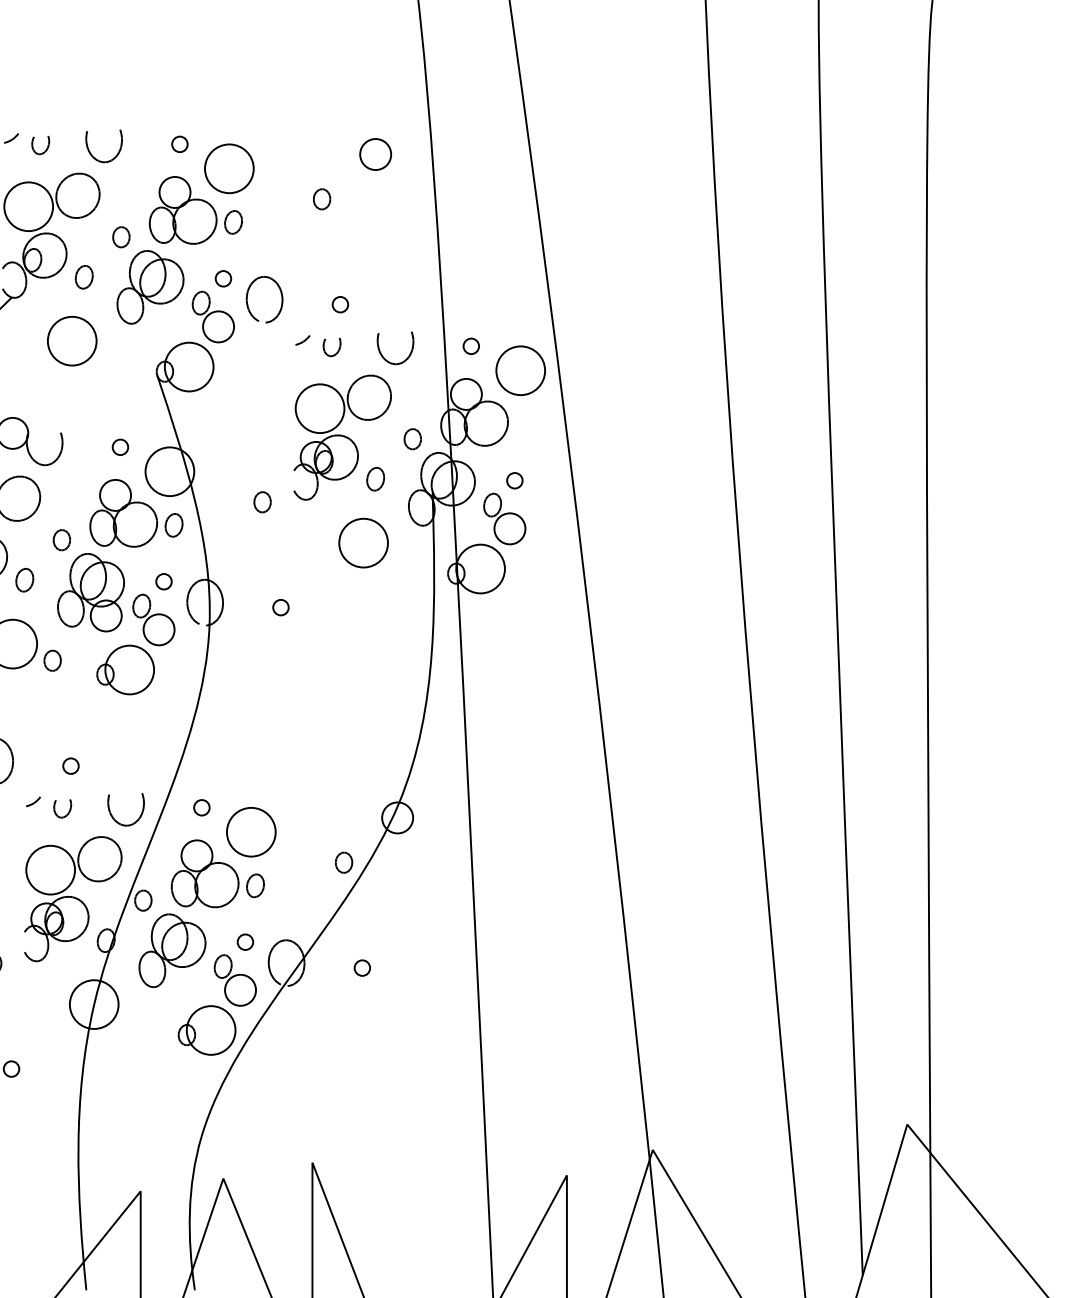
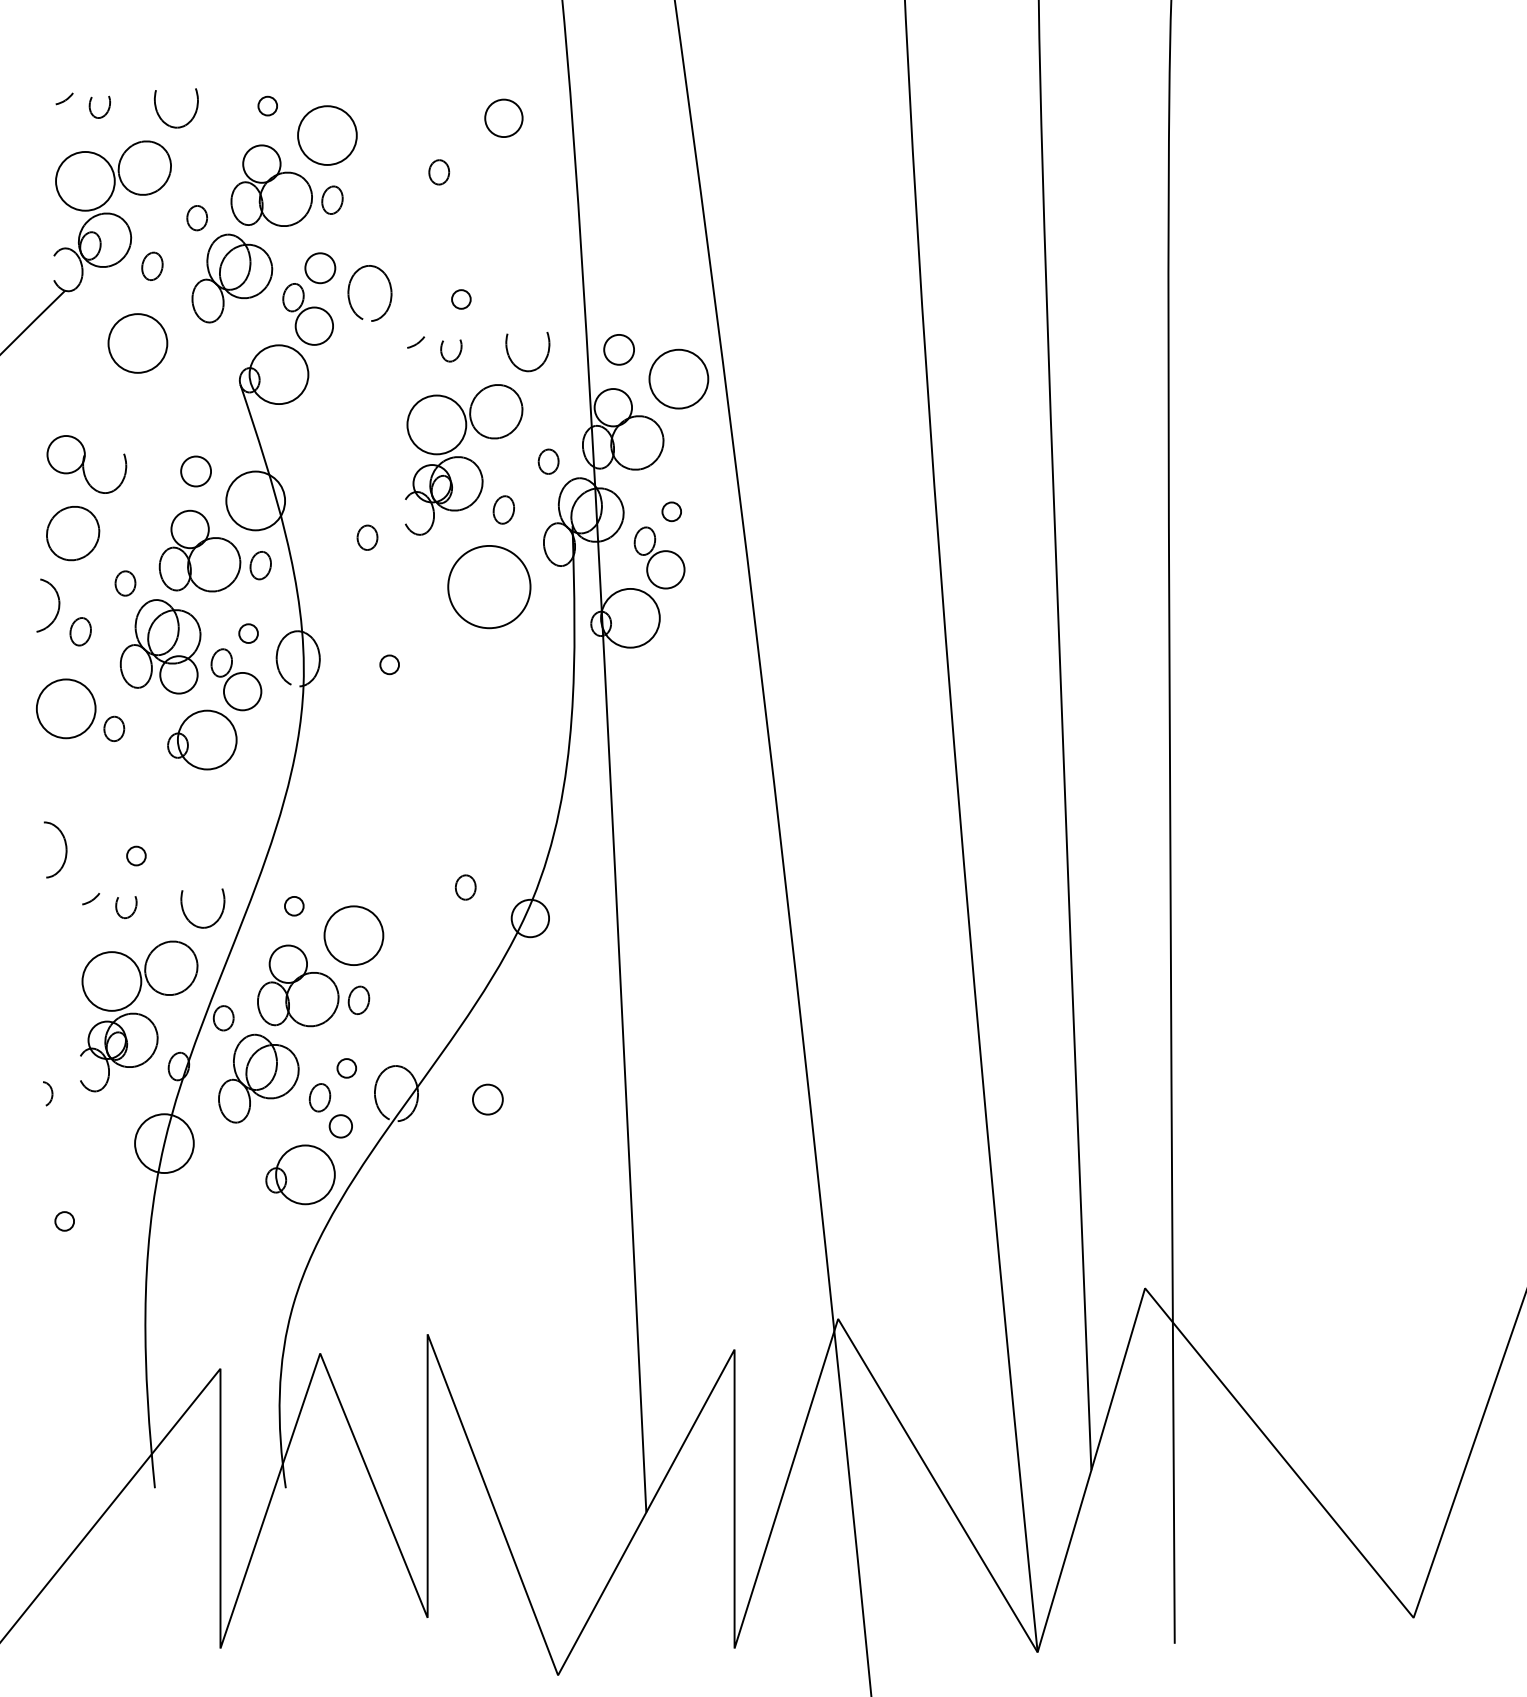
circle: (223, 278) -> (320, 267), size x1.6
circle: (471, 346) -> (619, 349), size x1.6
circle: (119, 447) -> (195, 471), size x1.6
circle: (363, 542) -> (489, 586), size x1.4
part: (343, 862) -> (465, 887), moved
circle: (362, 968) -> (487, 1099), size x1.6
circle: (240, 990) -> (340, 1126), size x0.6

